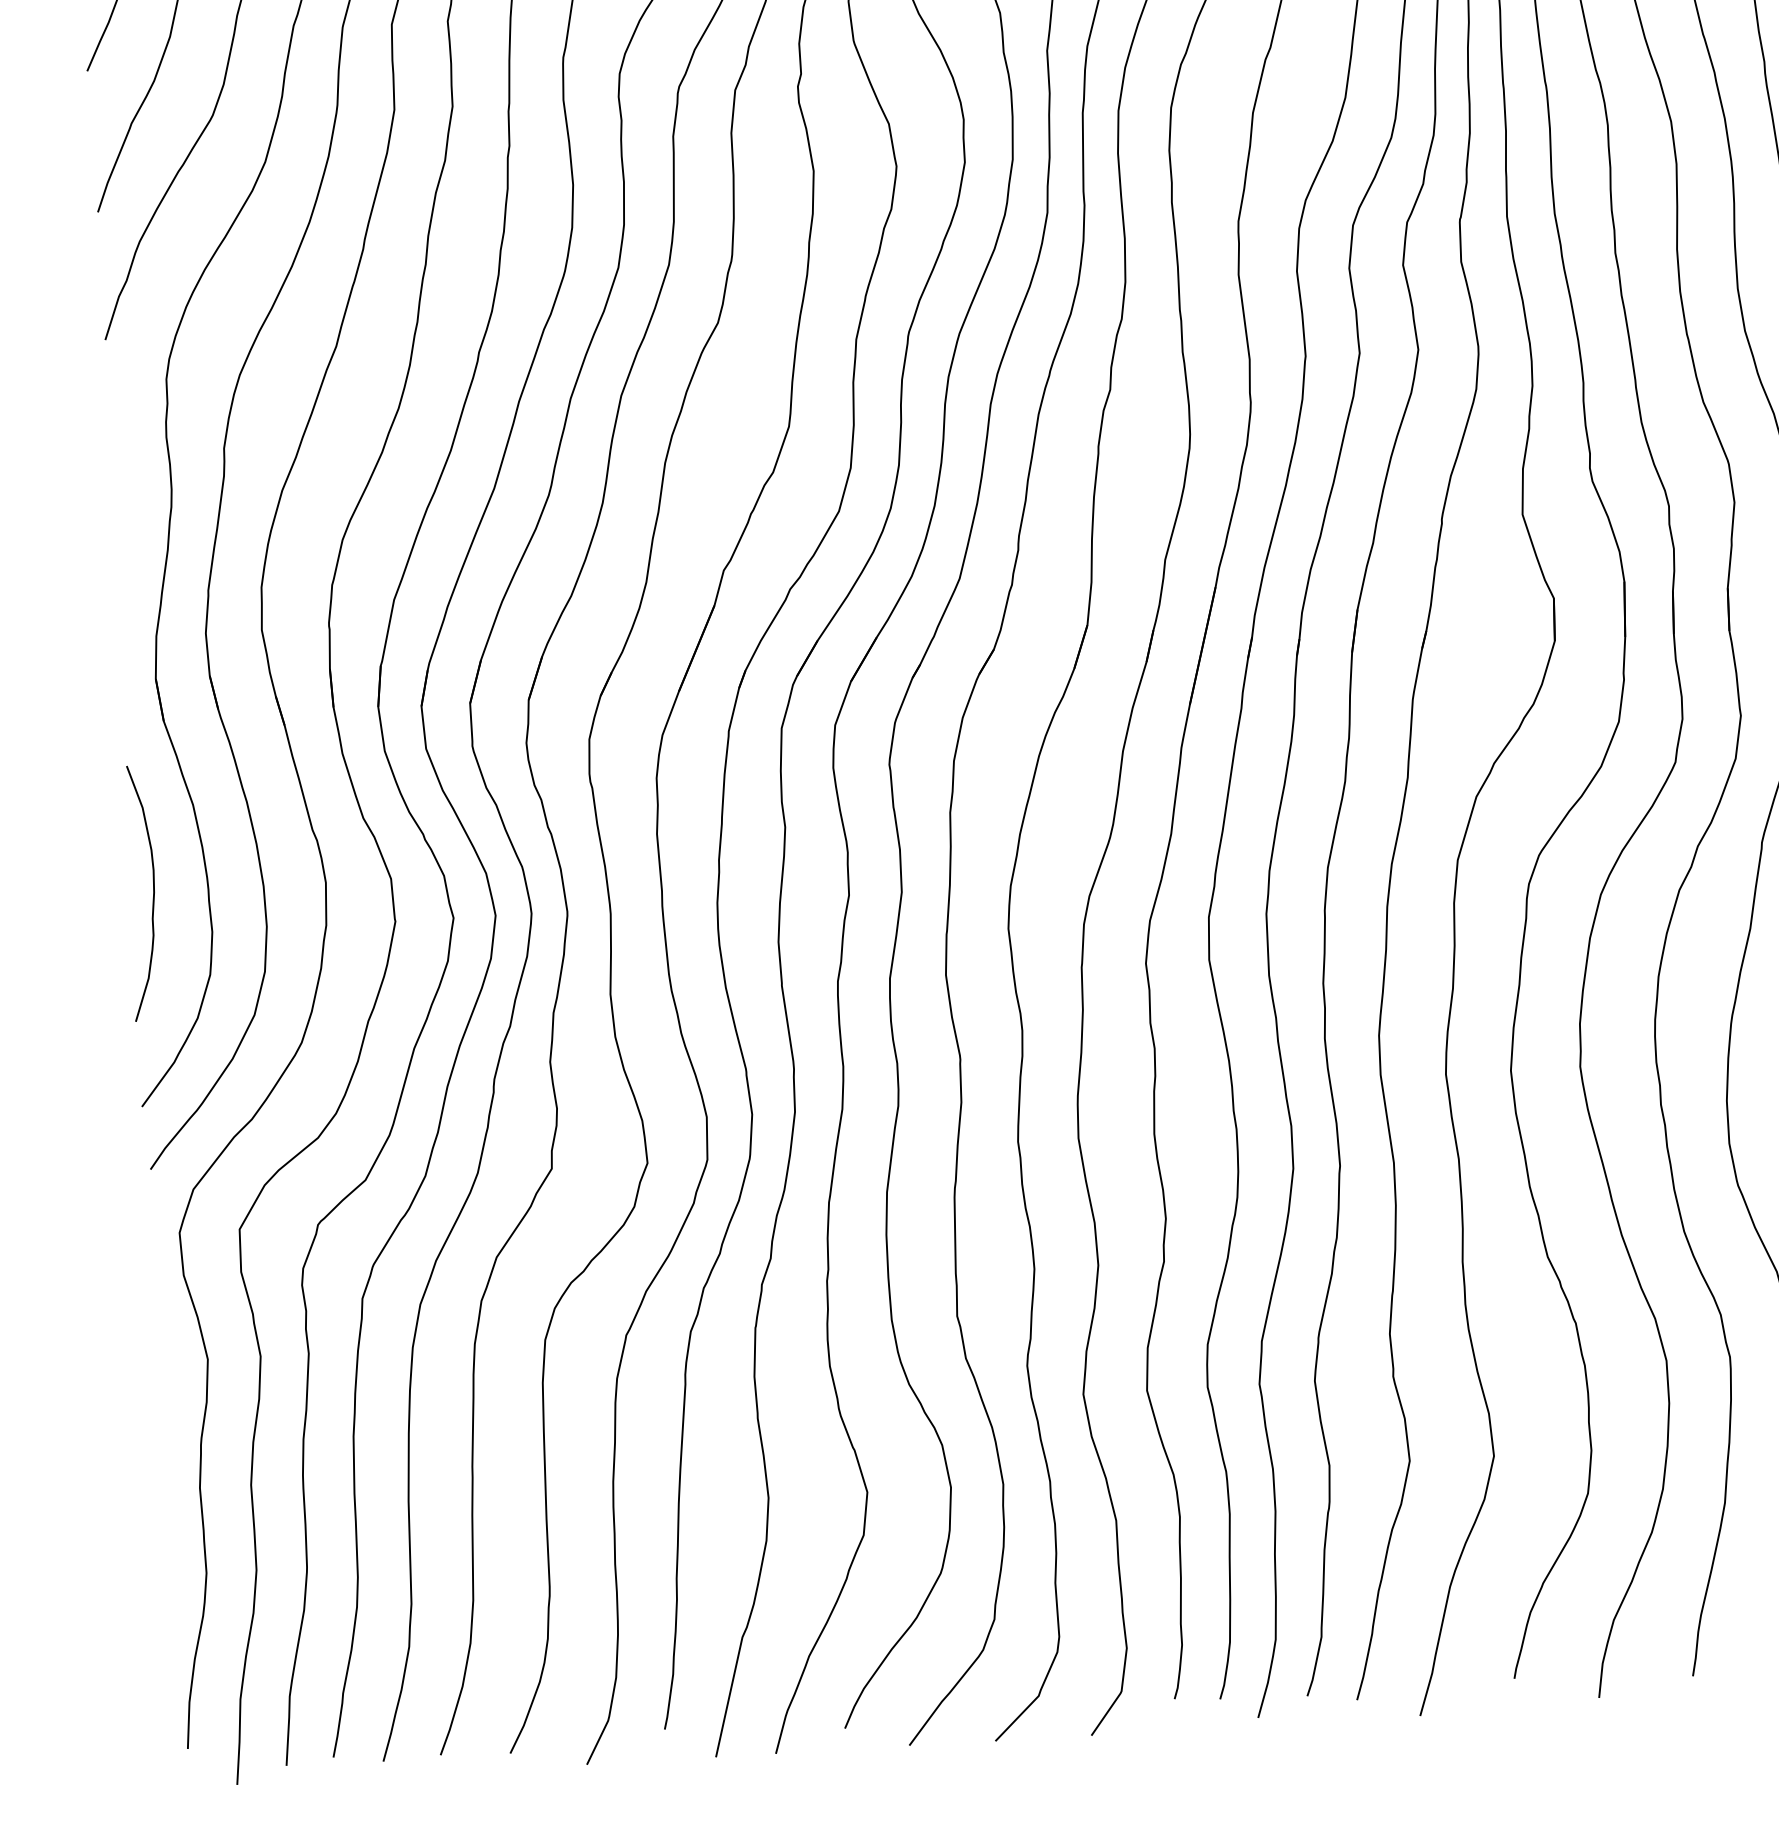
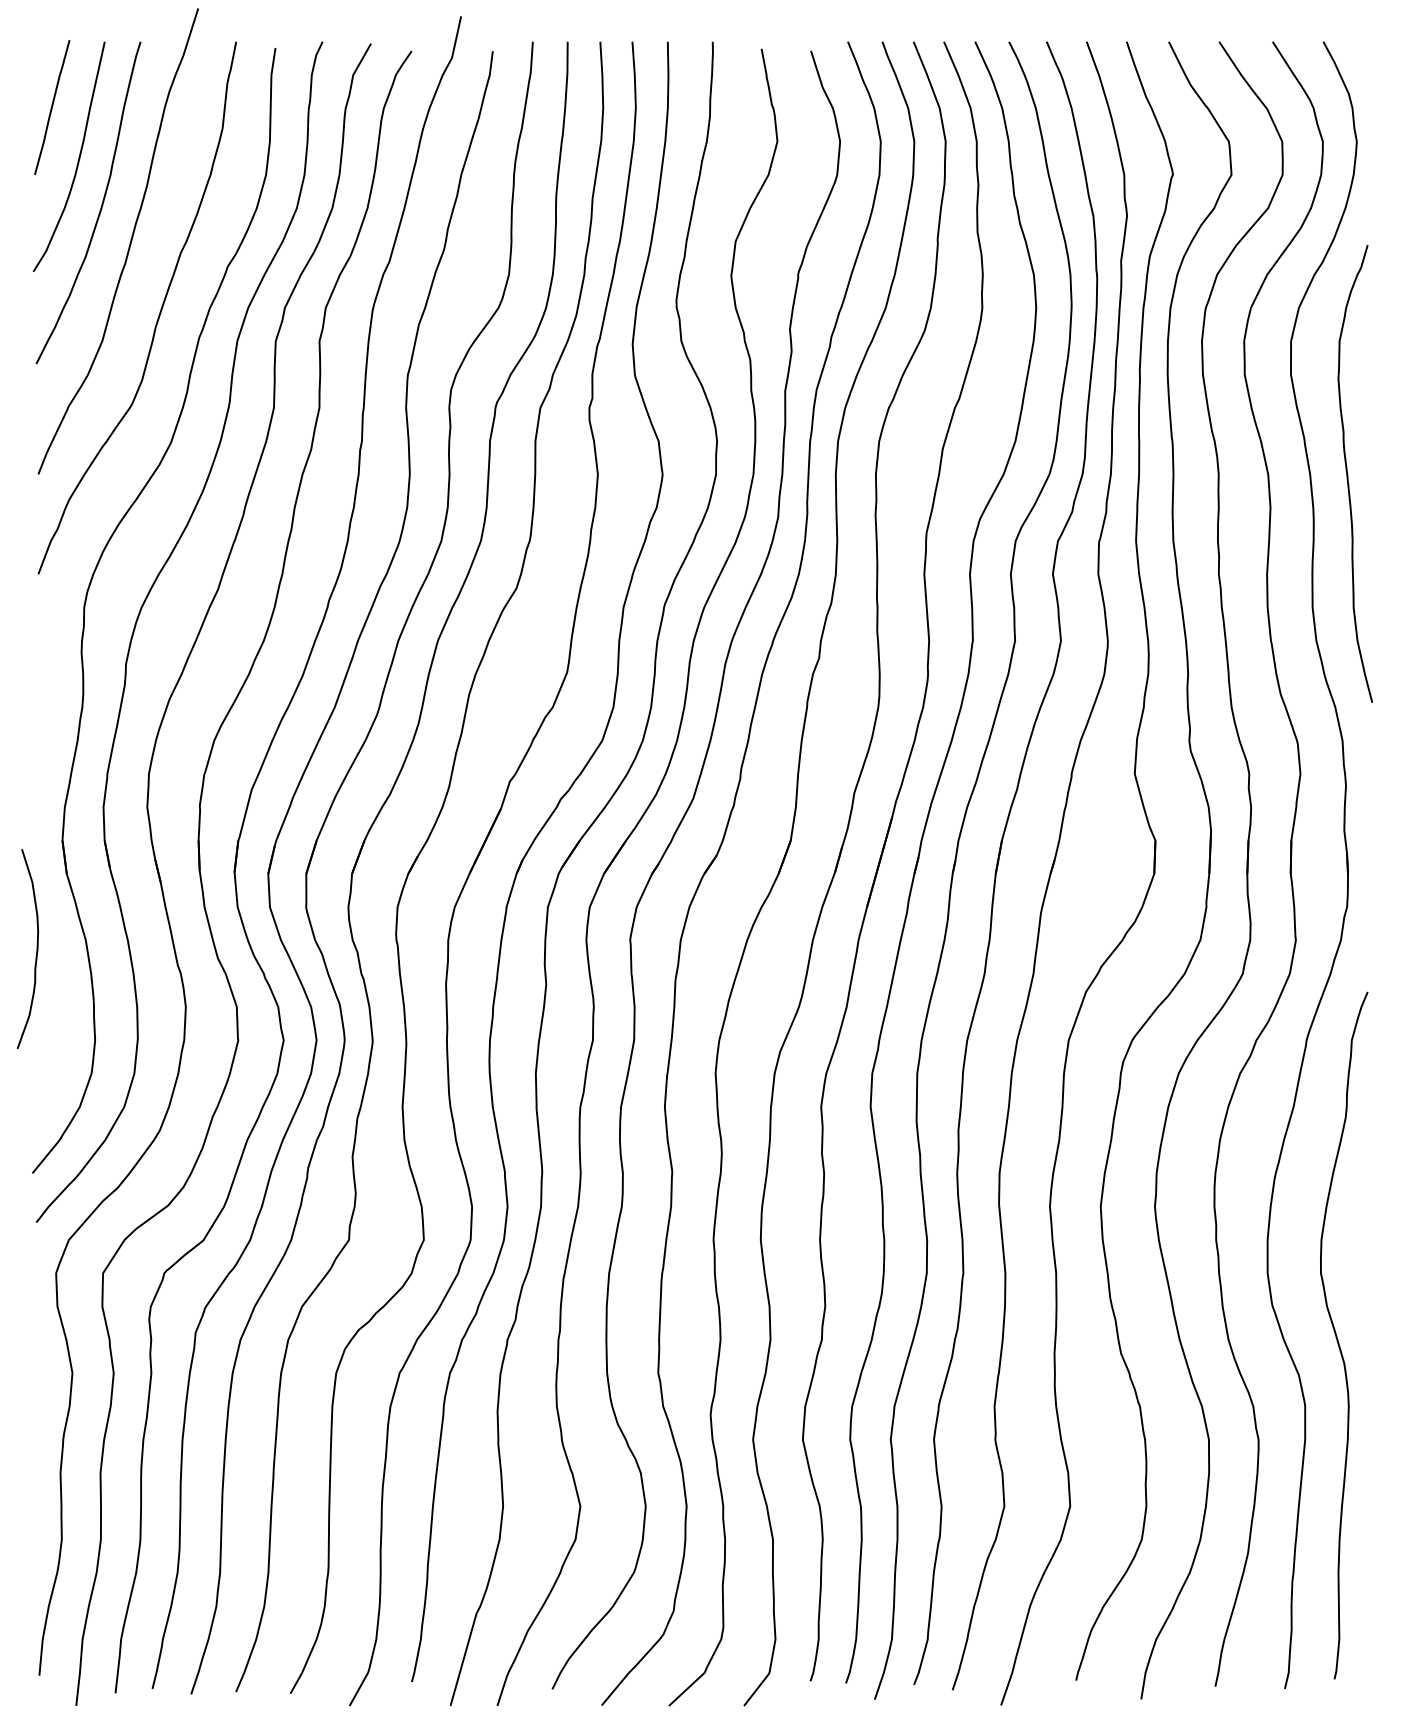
curve: (152, 892) -> (36, 948), moved

